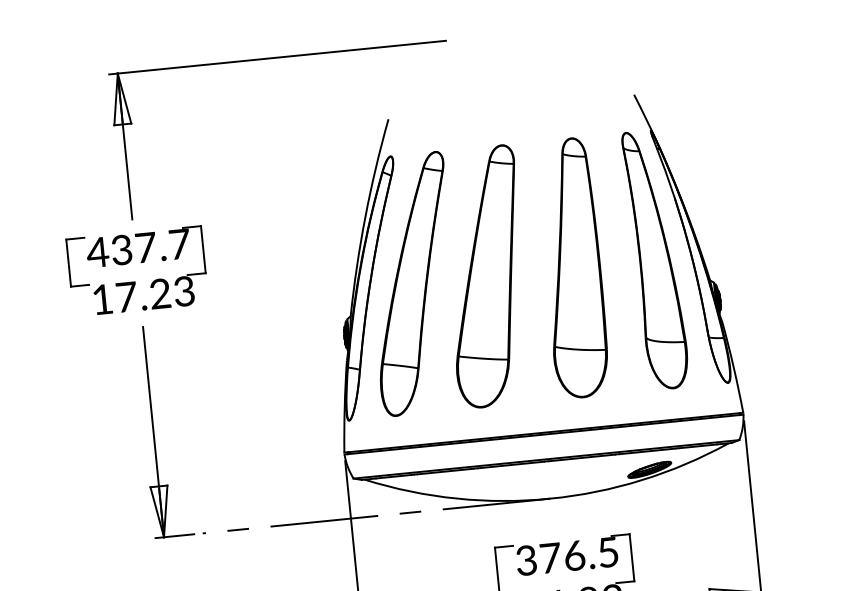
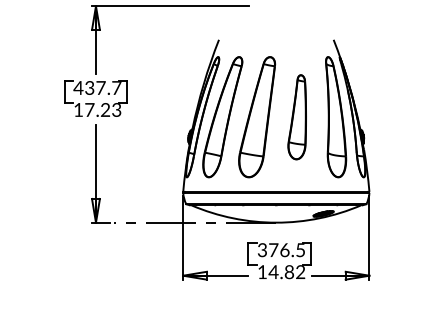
part: (571, 269) -> (296, 117), size x0.7

